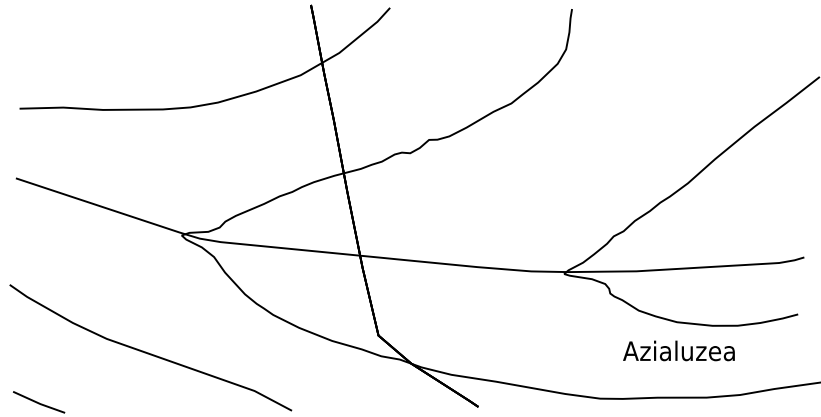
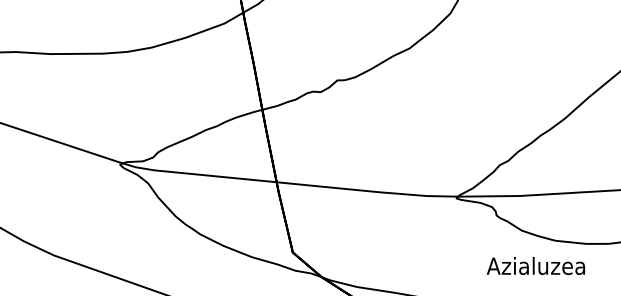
text: (678, 350) -> (535, 265), moved

